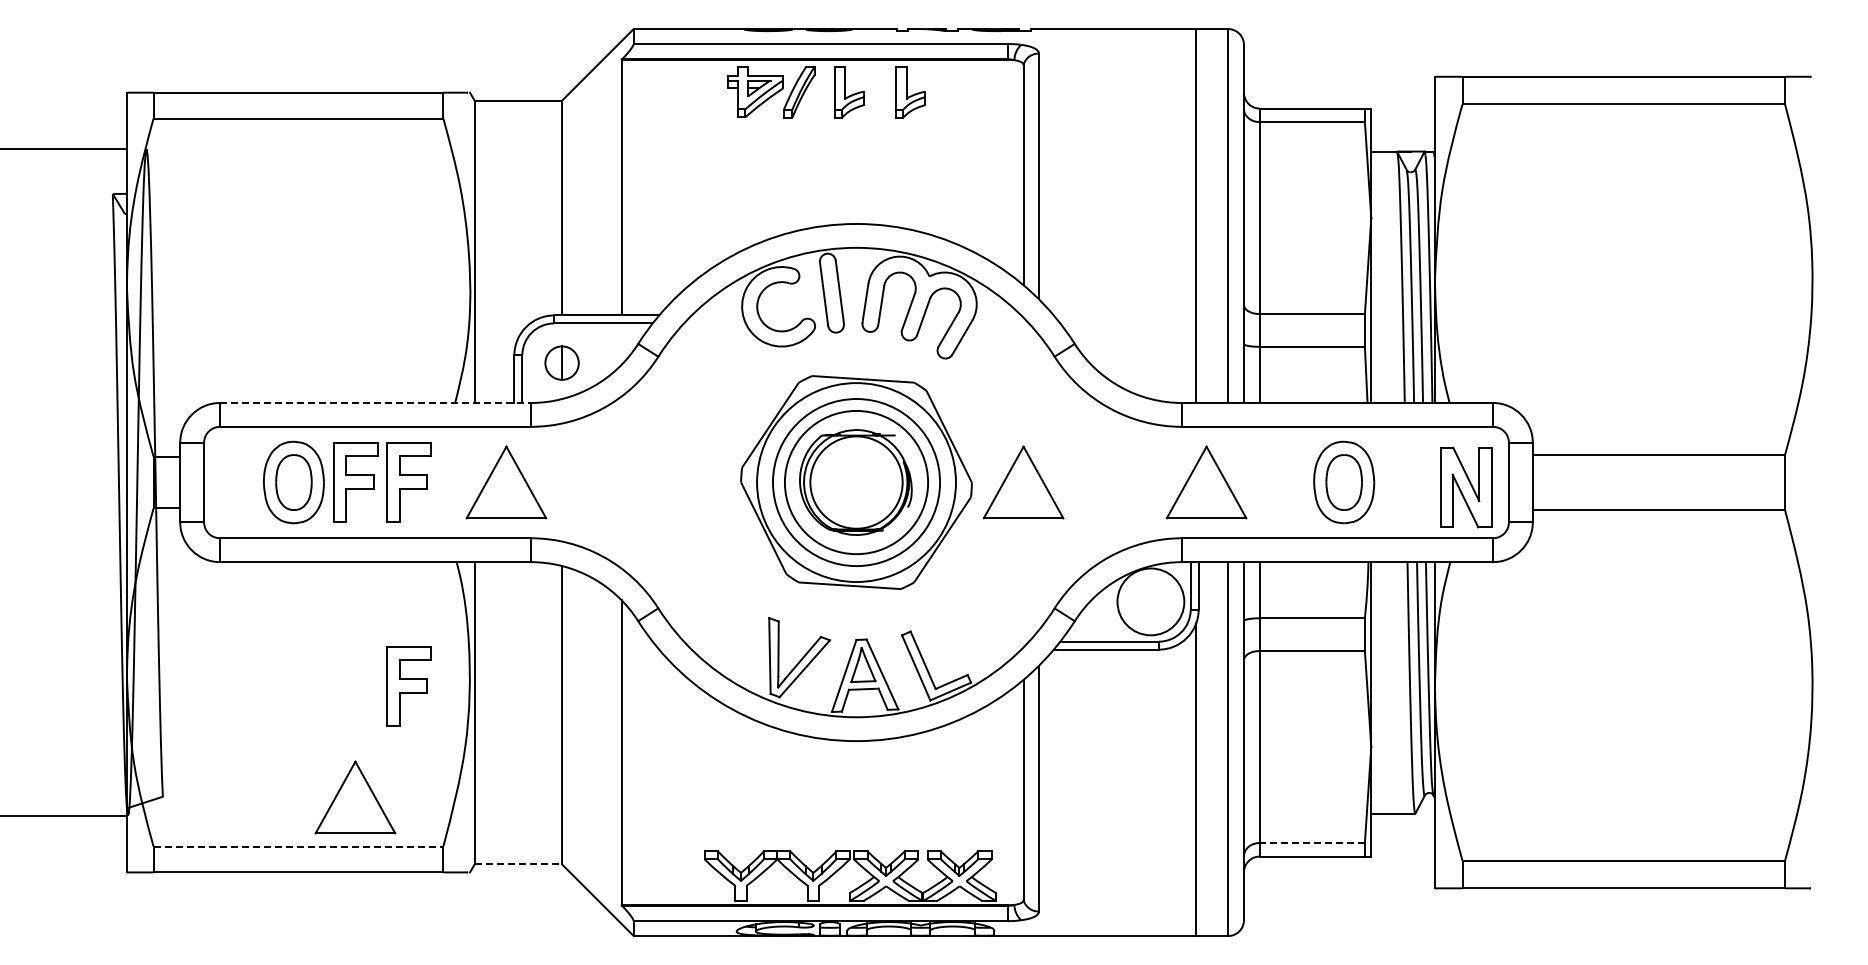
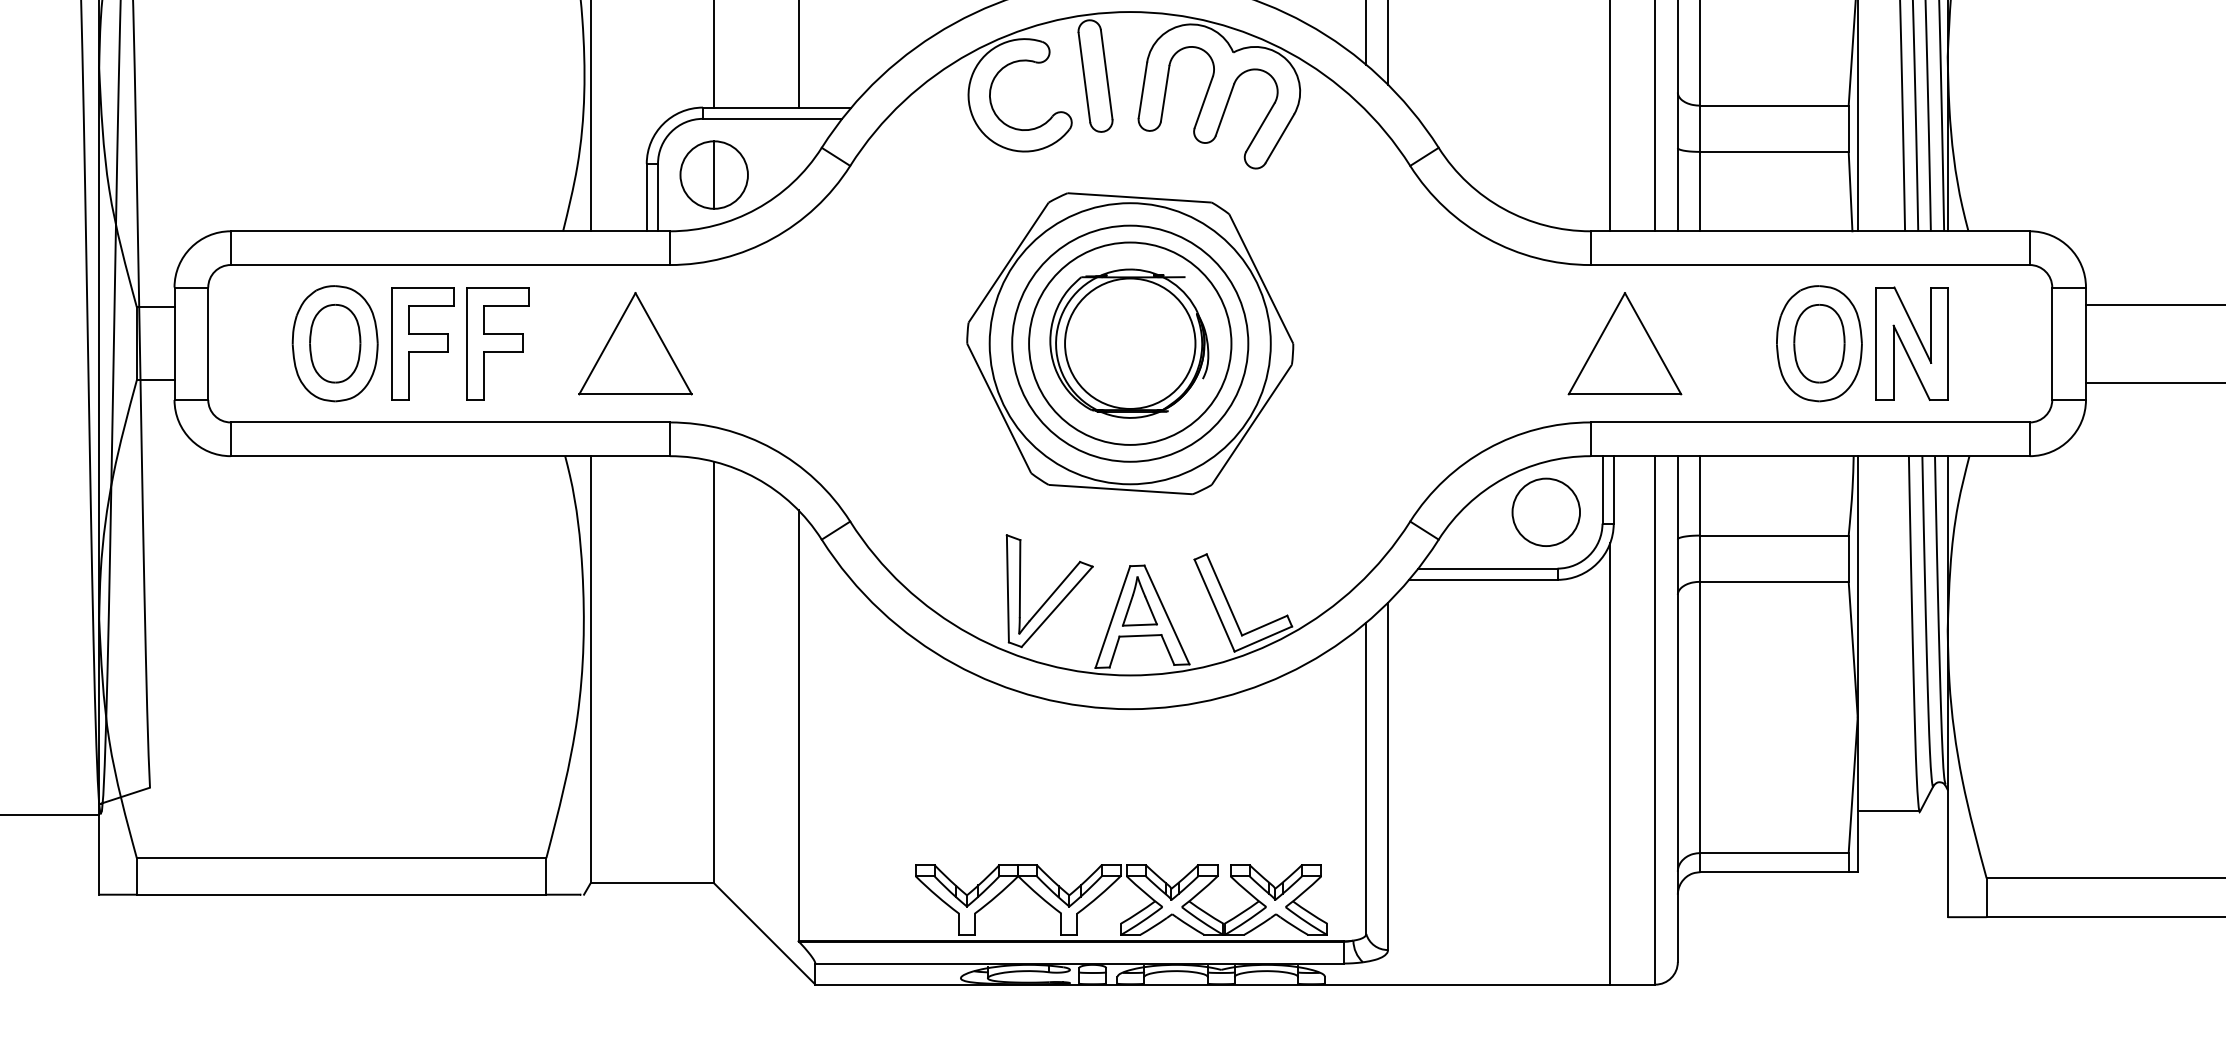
part: (561, 362) -> (713, 174), size x1.43
line: (375, 403) -> (450, 232), dashed -> solid
part: (1023, 482) -> (1366, 343), removed
part: (1466, 487) -> (1913, 343), moved
circle: (1150, 601) -> (1545, 511), size x0.71
part: (408, 686) -> (497, 631), removed
part: (355, 797) -> (422, 788), removed
line: (1311, 842) -> (1773, 852), dashed -> solid
line: (298, 846) -> (341, 858), dashed -> solid
line: (518, 864) -> (652, 883), dashed -> solid

